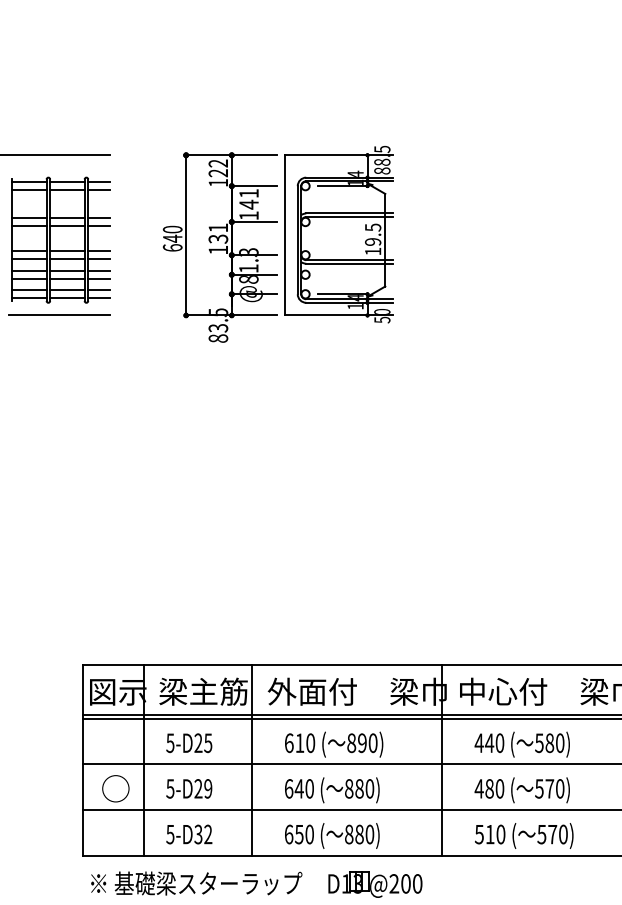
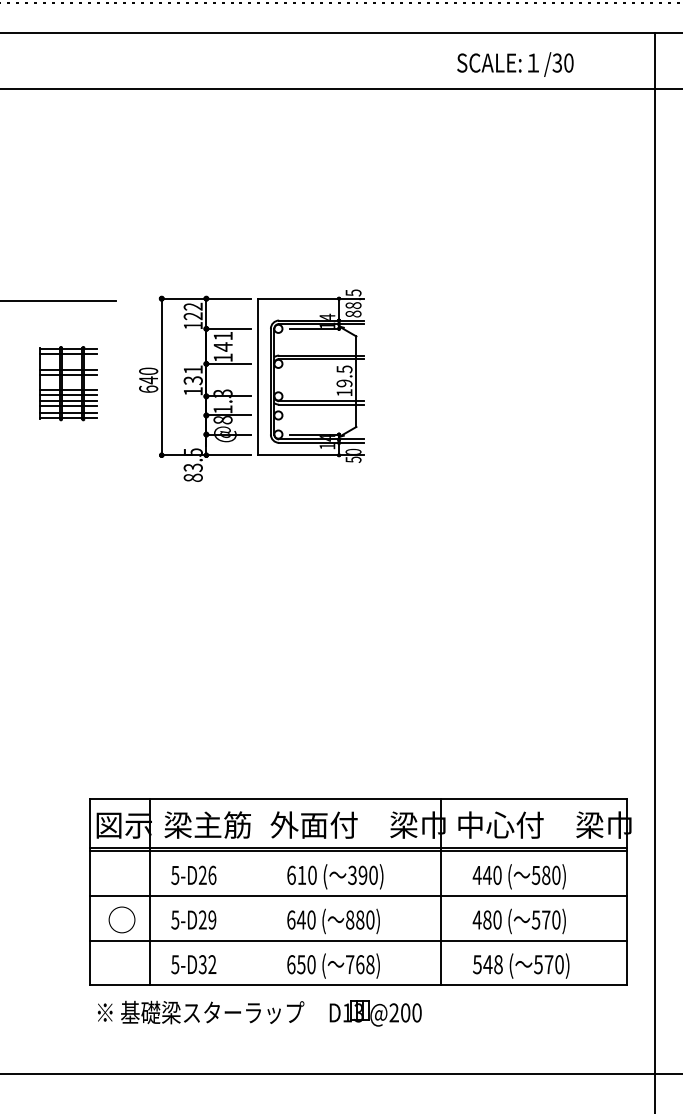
part: (61, 240) -> (68, 383), size x0.6
part: (277, 244) -> (251, 385), moved
line: (59, 315) -> (66, 457), removed
text: (208, 742) -> (212, 874), 5-D25 -> 5-D26
text: (351, 742) -> (352, 874), 890) -> 390)
line: (251, 760) -> (254, 892), removed
text: (359, 834) -> (360, 964), 880) -> 768)
text: (494, 834) -> (492, 964), 510 -> 548

